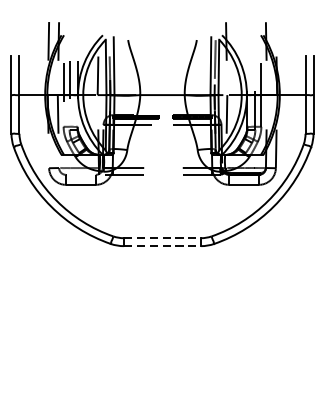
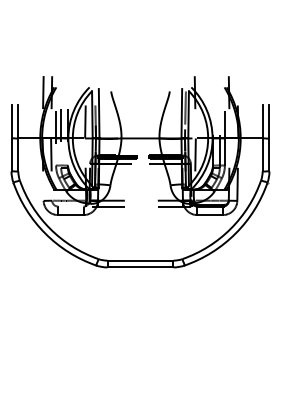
line: (162, 238) -> (140, 260), dashed -> solid
line: (162, 246) -> (140, 267), dashed -> solid

